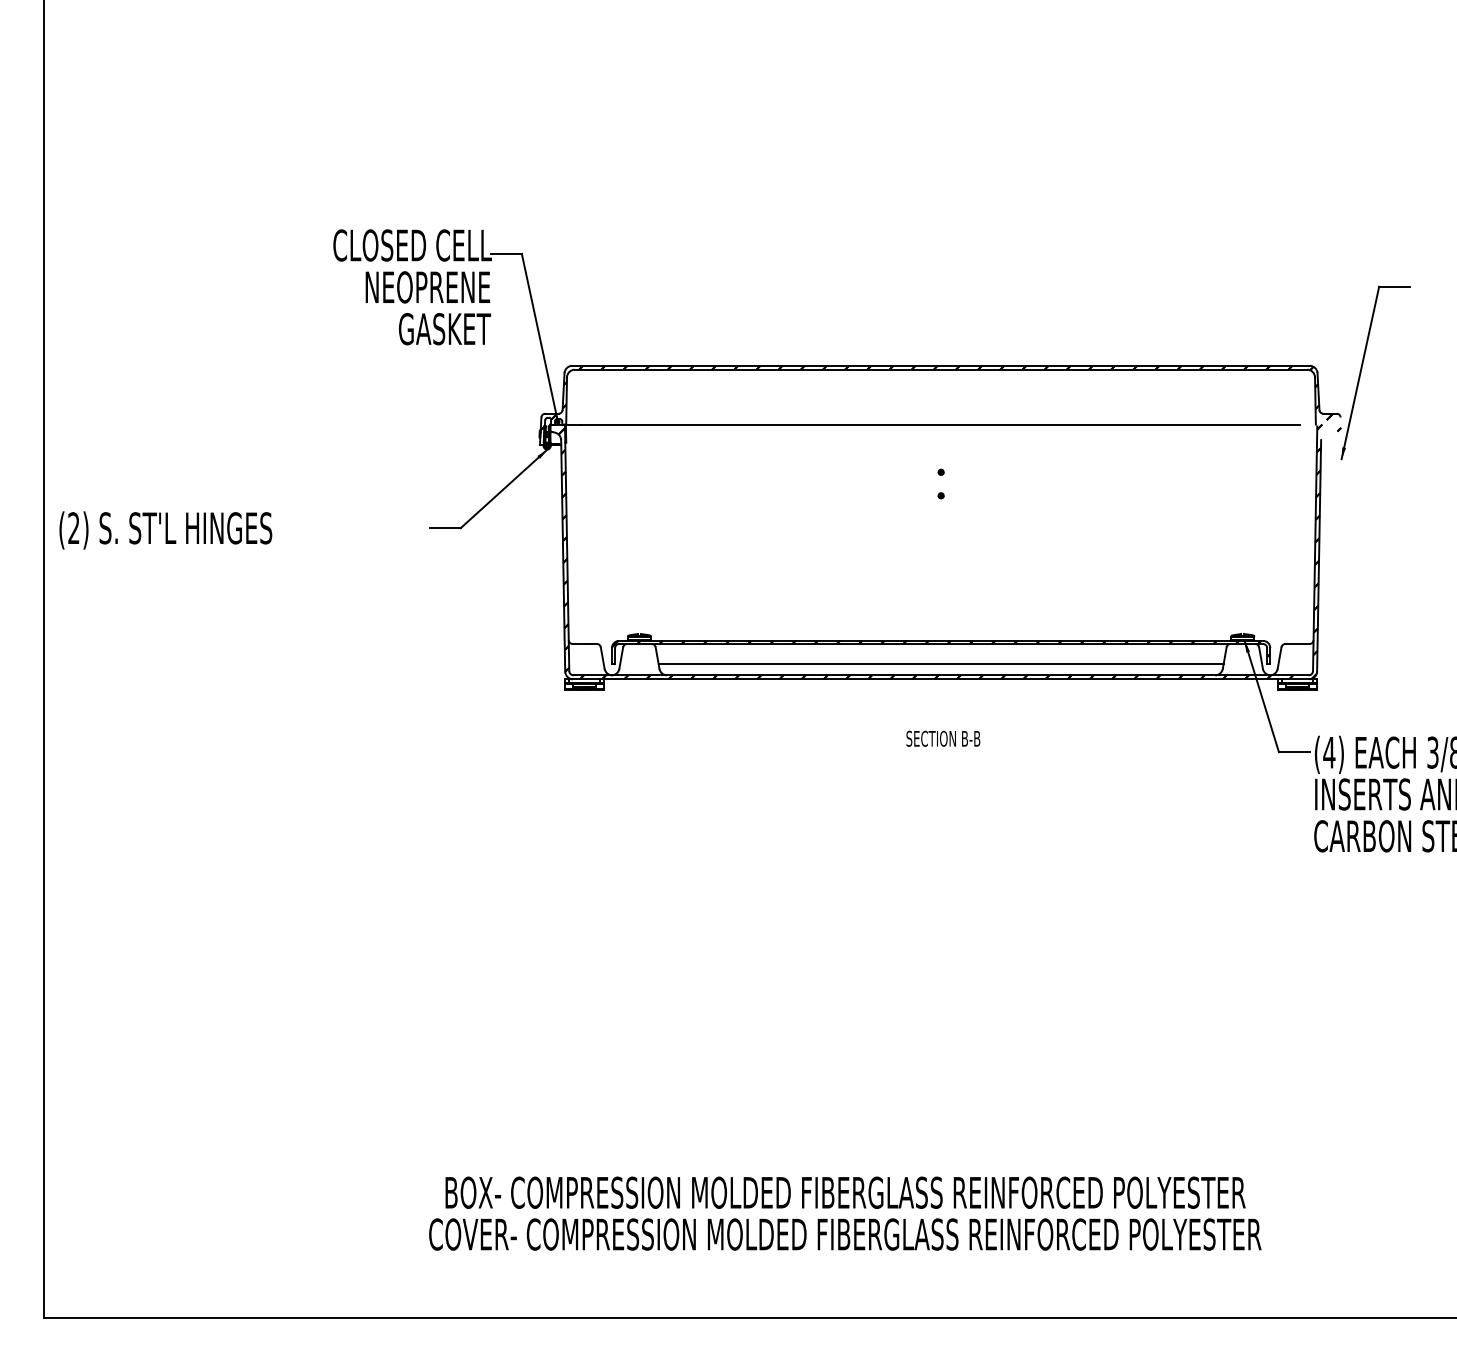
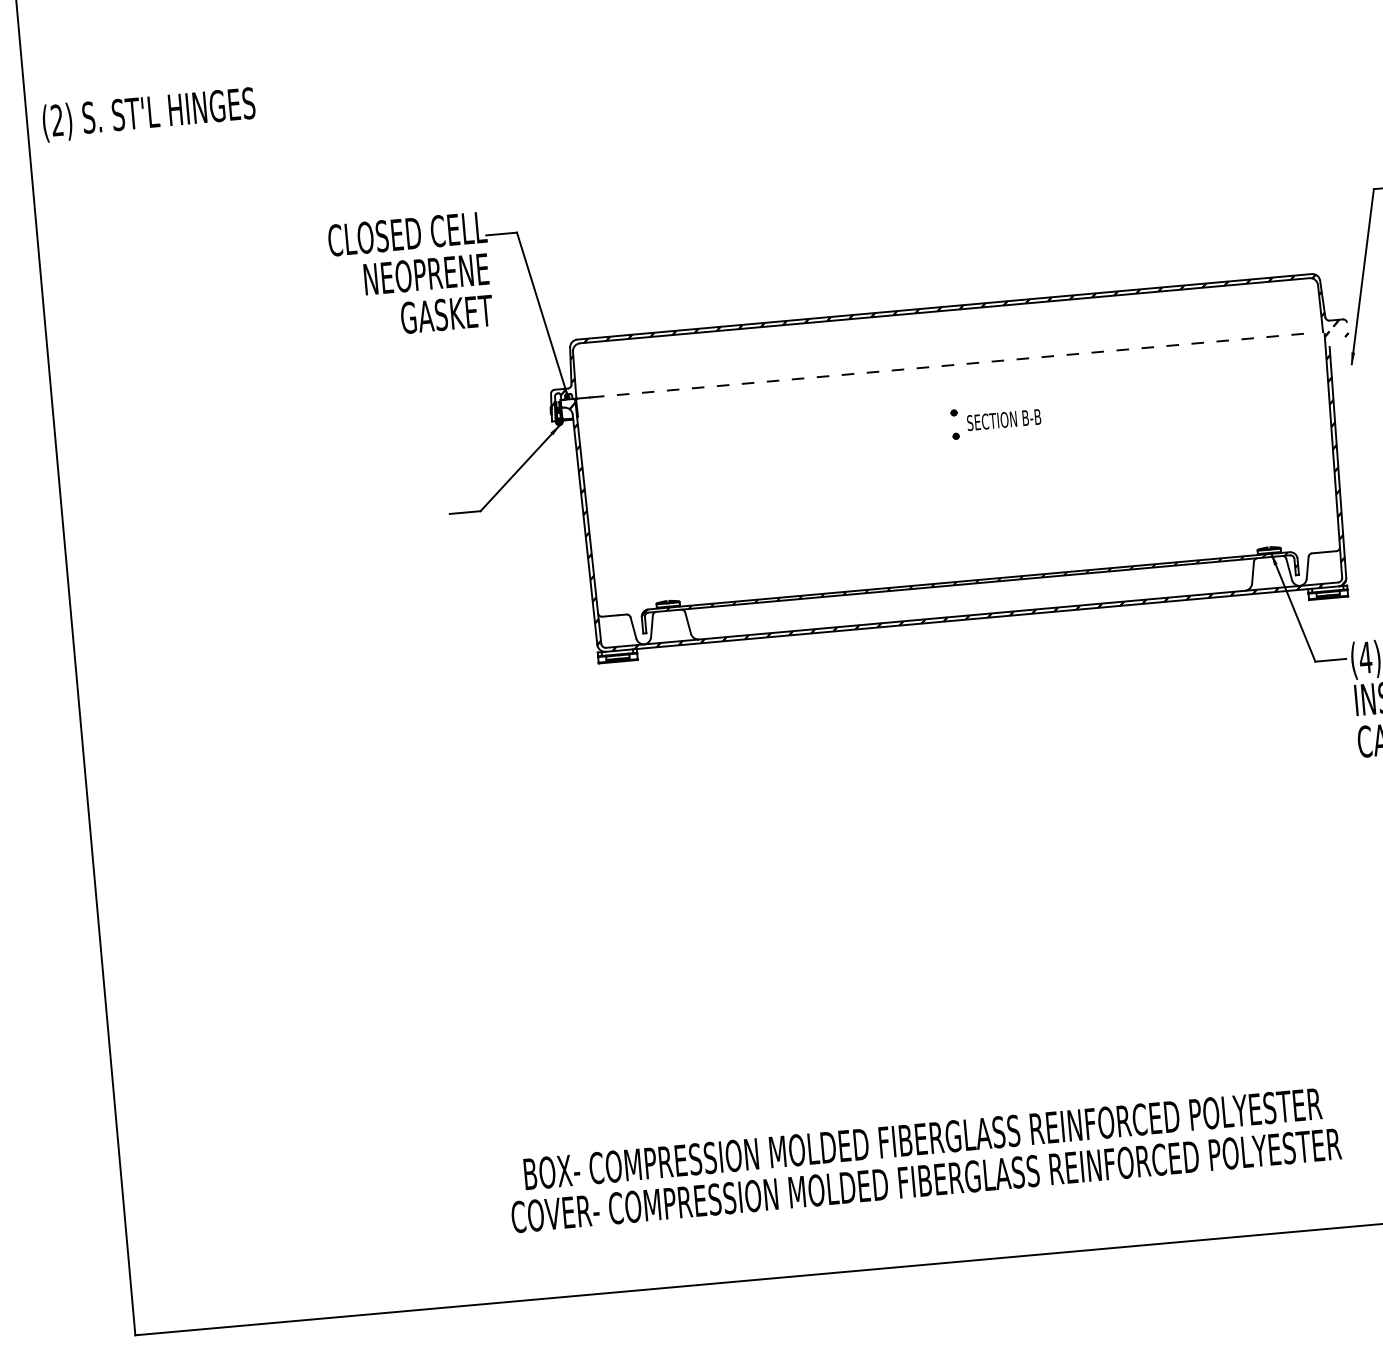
line: (941, 424) -> (950, 365), solid -> dashed
text: (165, 530) -> (148, 114), moved
hatch: (941, 648) -> (970, 588), removed
line: (940, 664) -> (970, 604), removed
text: (943, 738) -> (1004, 419), moved

